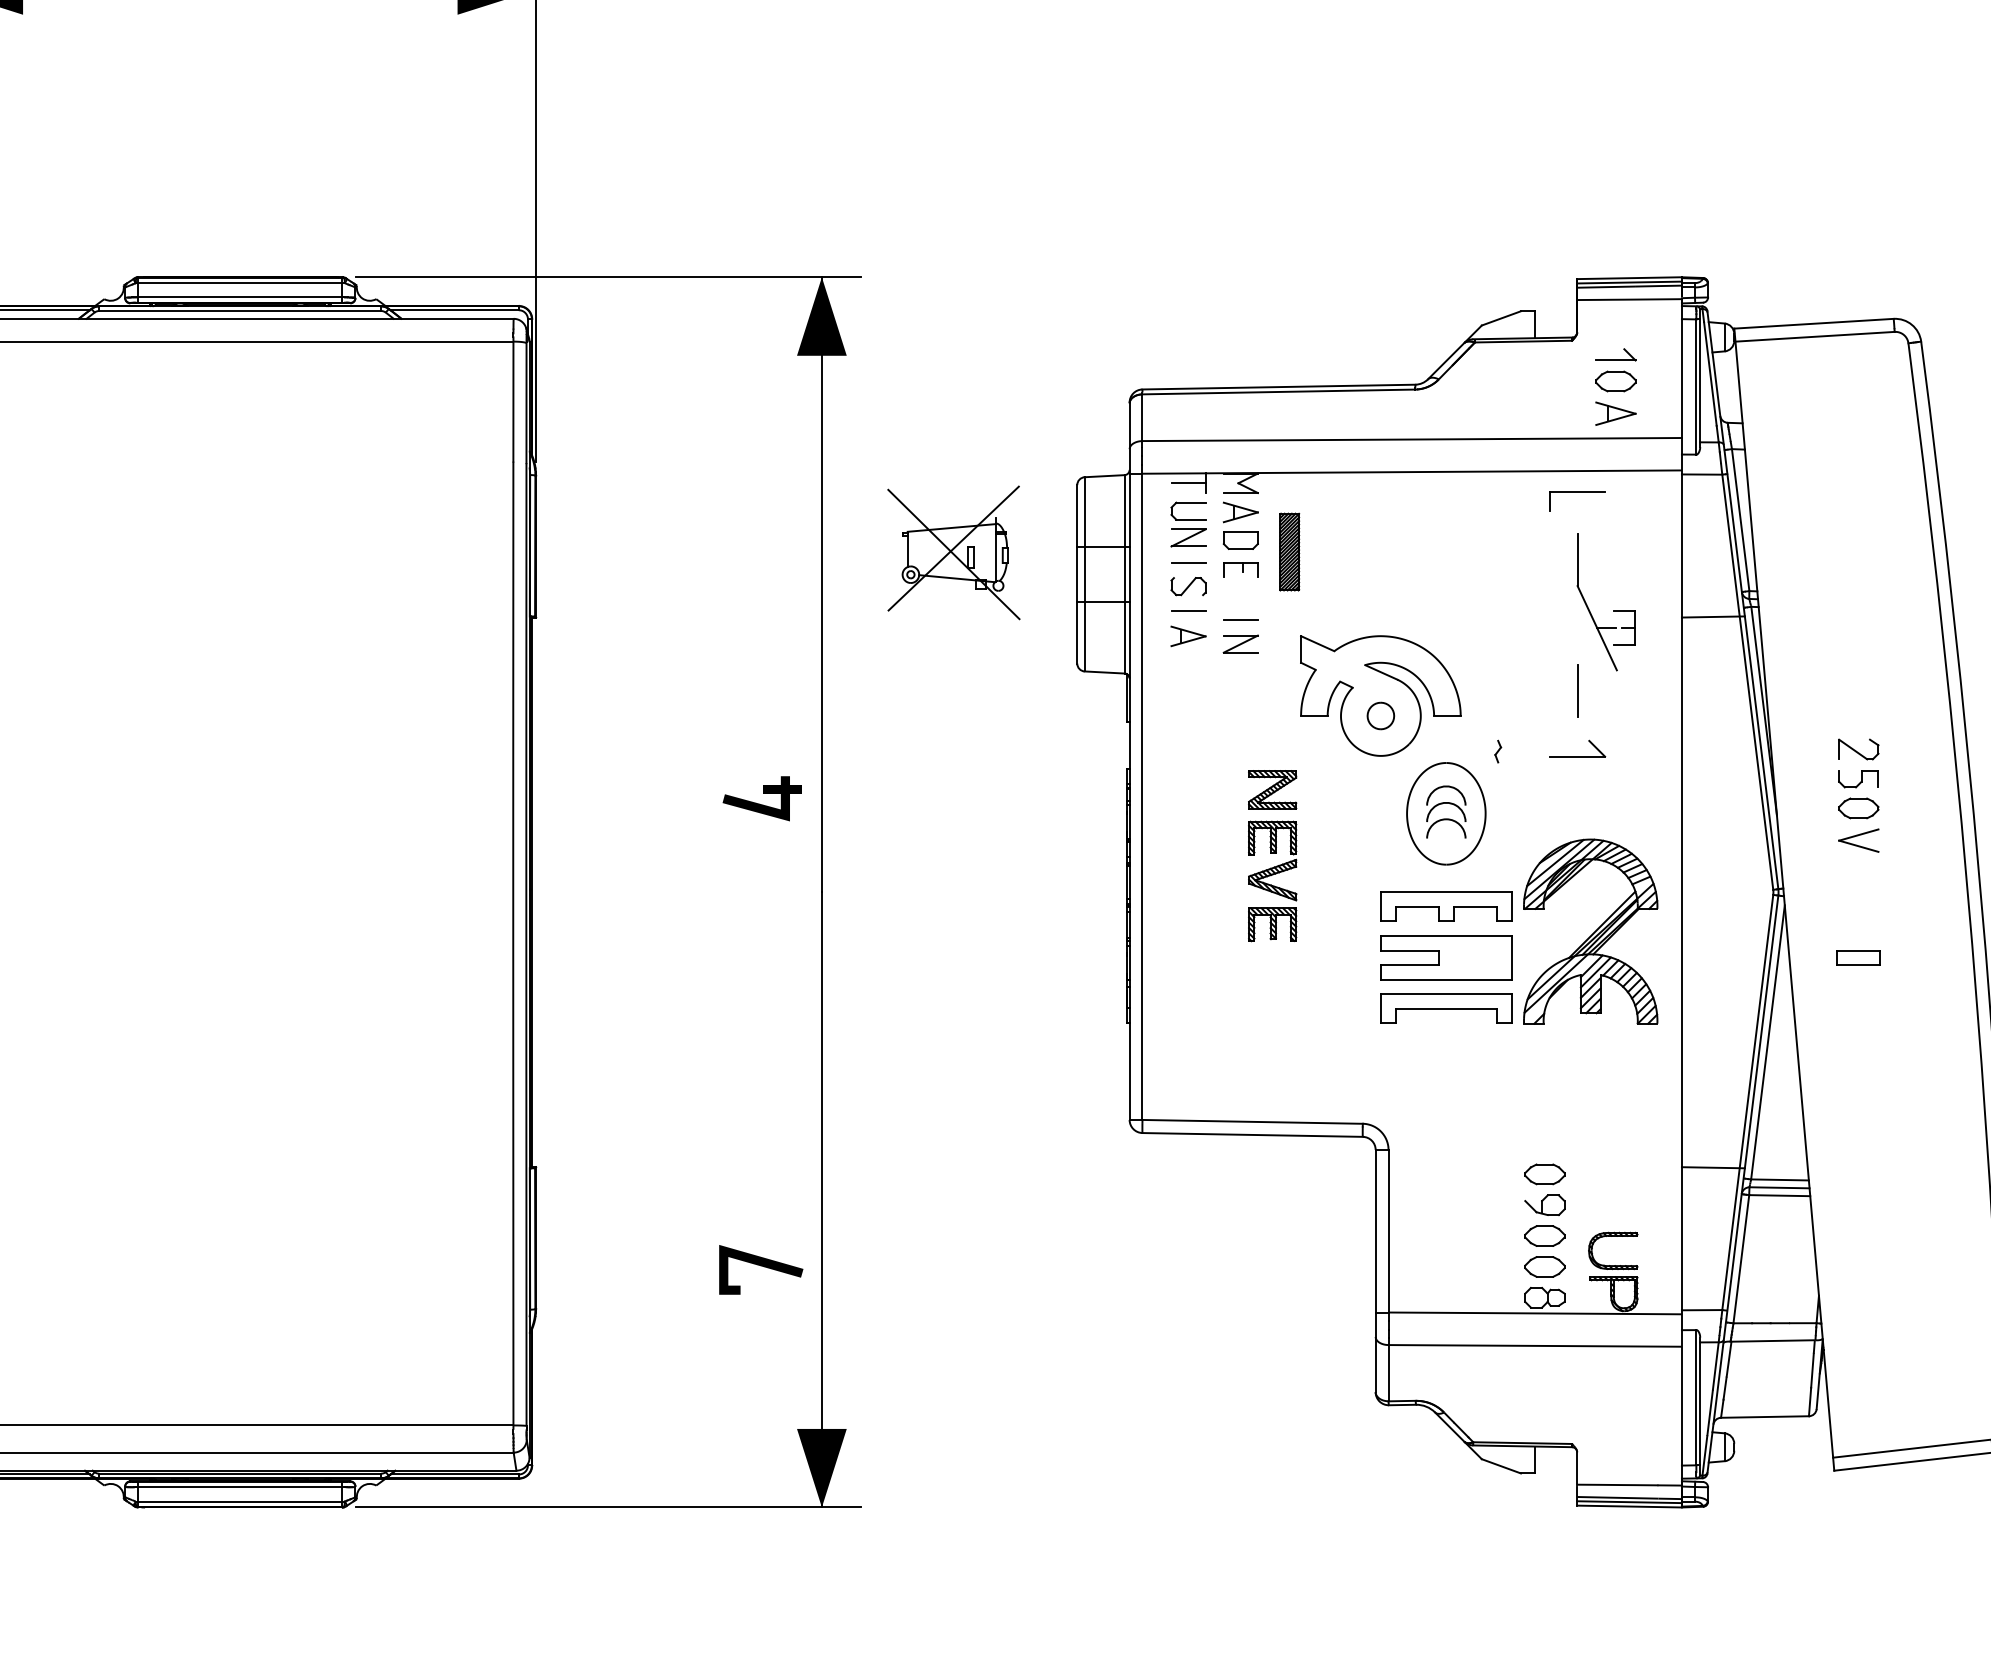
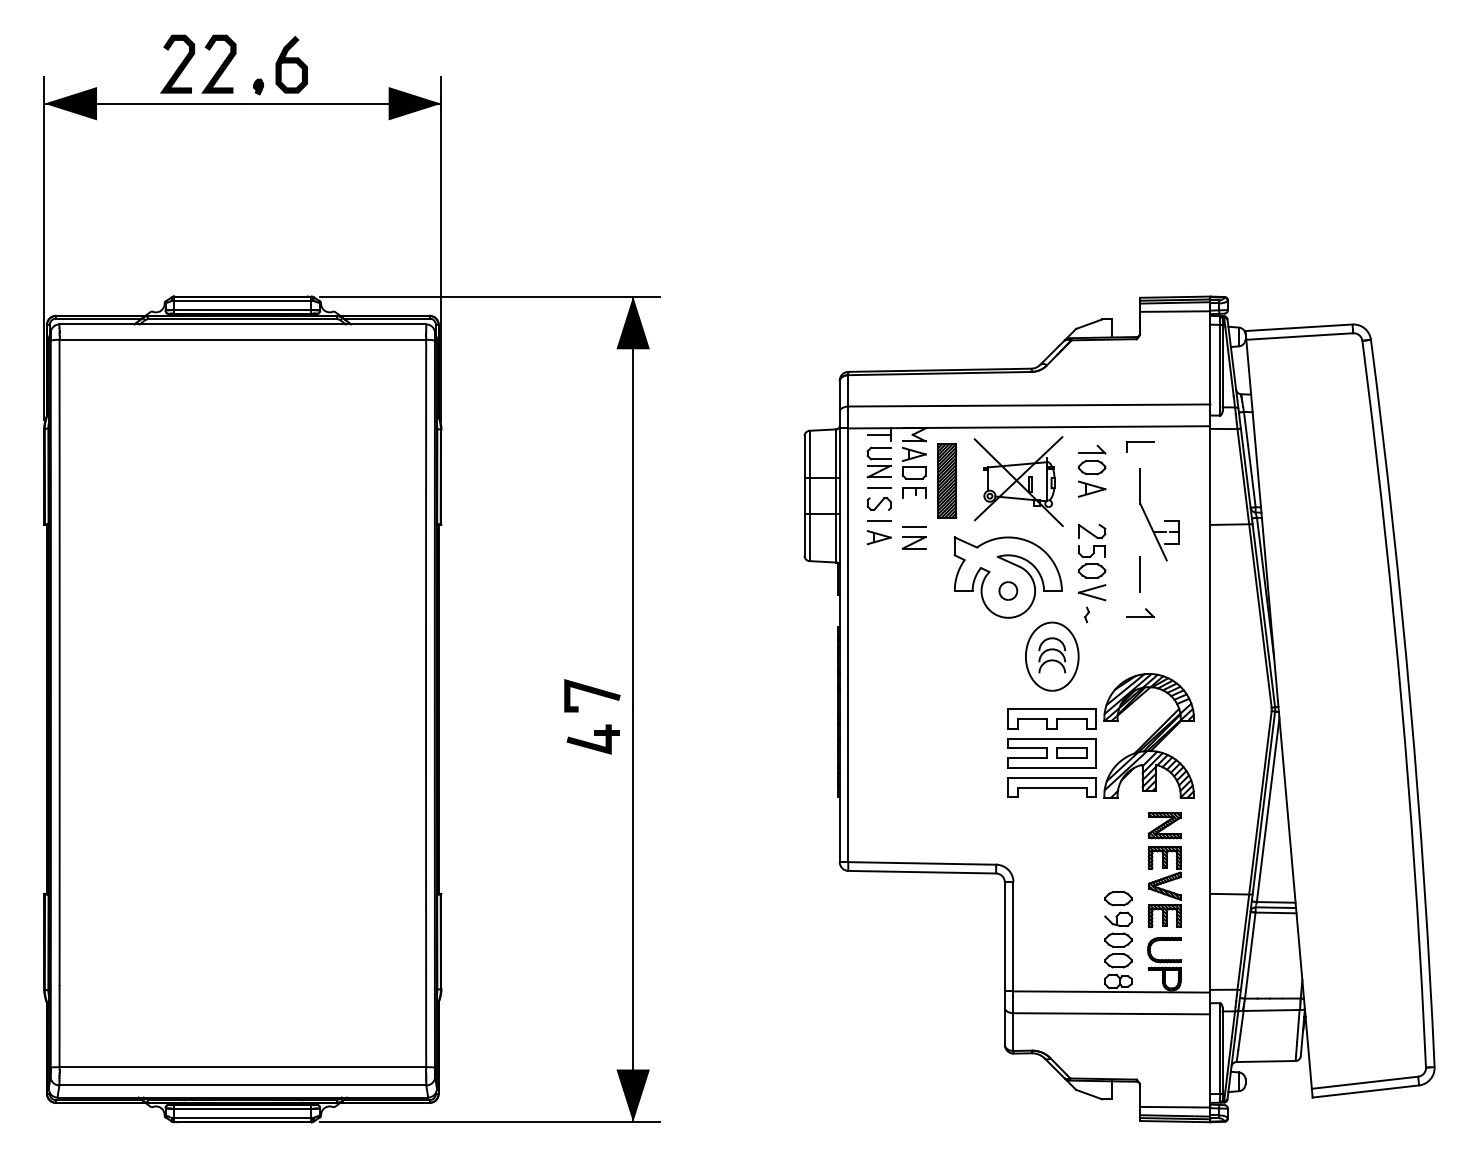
part: (1615, 385) -> (1091, 470), moved
part: (1577, 500) -> (1140, 446), size x0.71
part: (1290, 551) -> (947, 480), size x1.43
part: (953, 552) -> (1018, 481), moved
part: (1577, 747) -> (1140, 612), size x0.71
part: (1857, 795) -> (1091, 562), moved
part: (761, 798) -> (592, 739), moved
part: (1272, 856) -> (1164, 870), moved
part: (1857, 956) -> (1071, 752), moved
line: (761, 1266) -> (592, 693), moved

